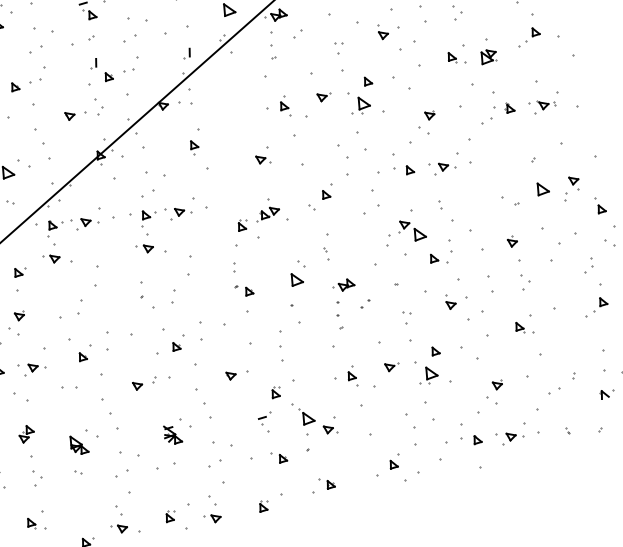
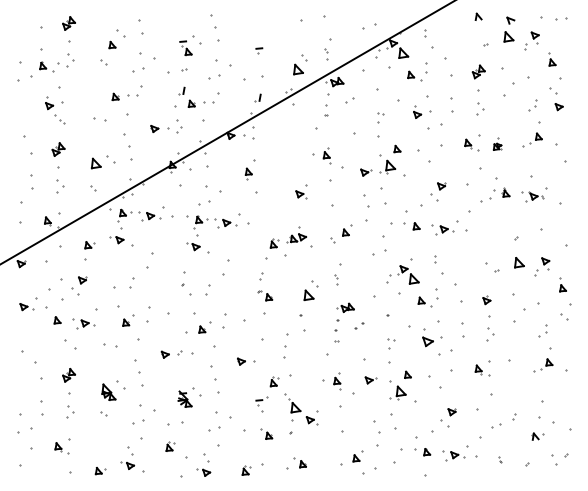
part: (487, 50) -> (497, 143), size x0.6
part: (324, 96) -> (366, 172), moved
part: (450, 301) -> (427, 337), size x1.4
part: (170, 515) -> (170, 446), moved

